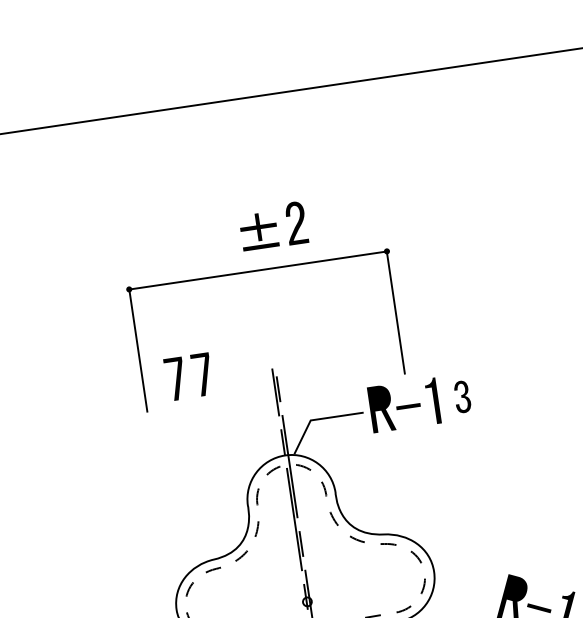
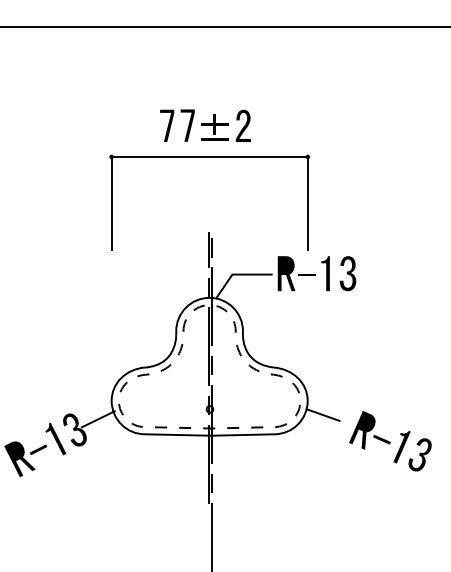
part: (188, 376) -> (177, 125), moved
part: (461, 396) -> (347, 273), size x1.43
line: (456, 586) -> (322, 414), added

